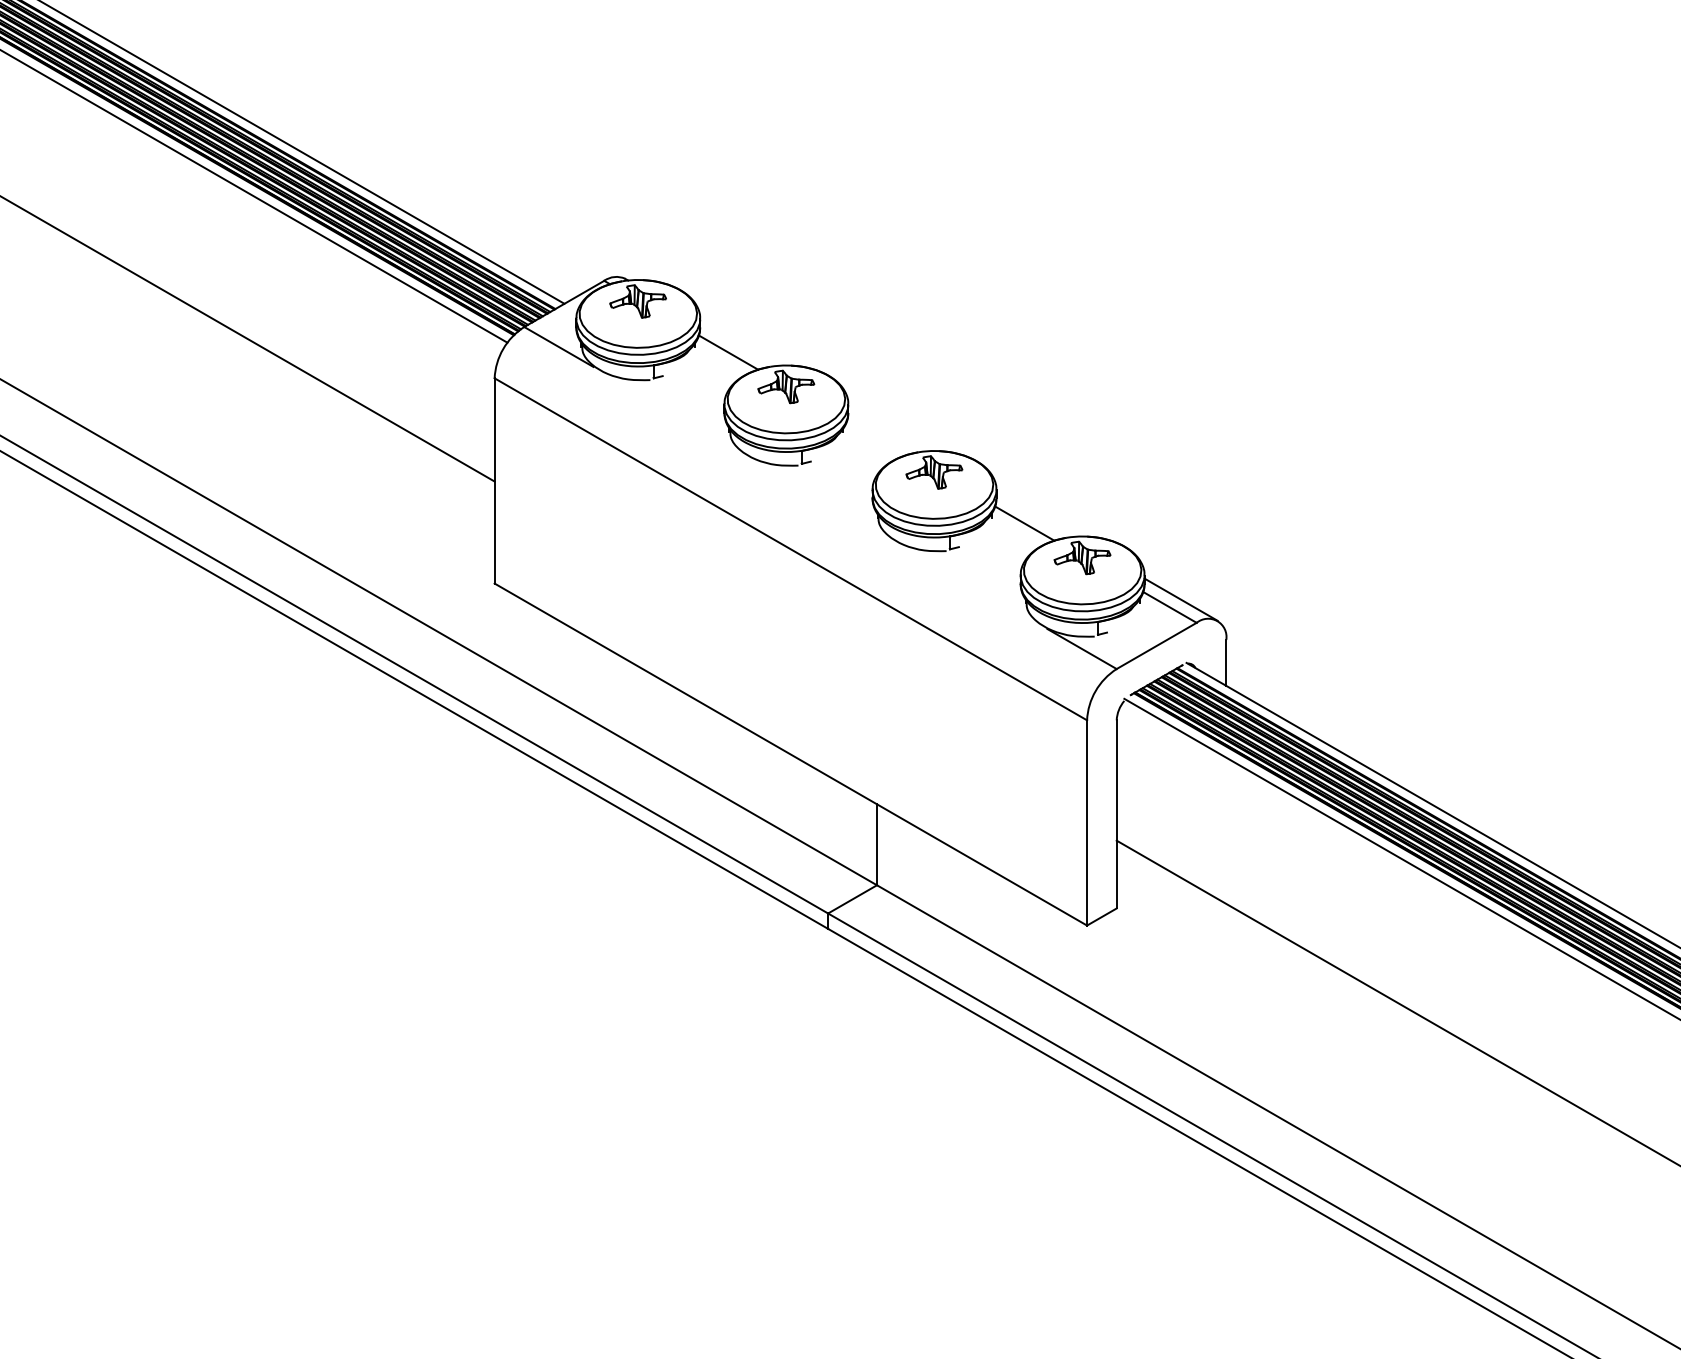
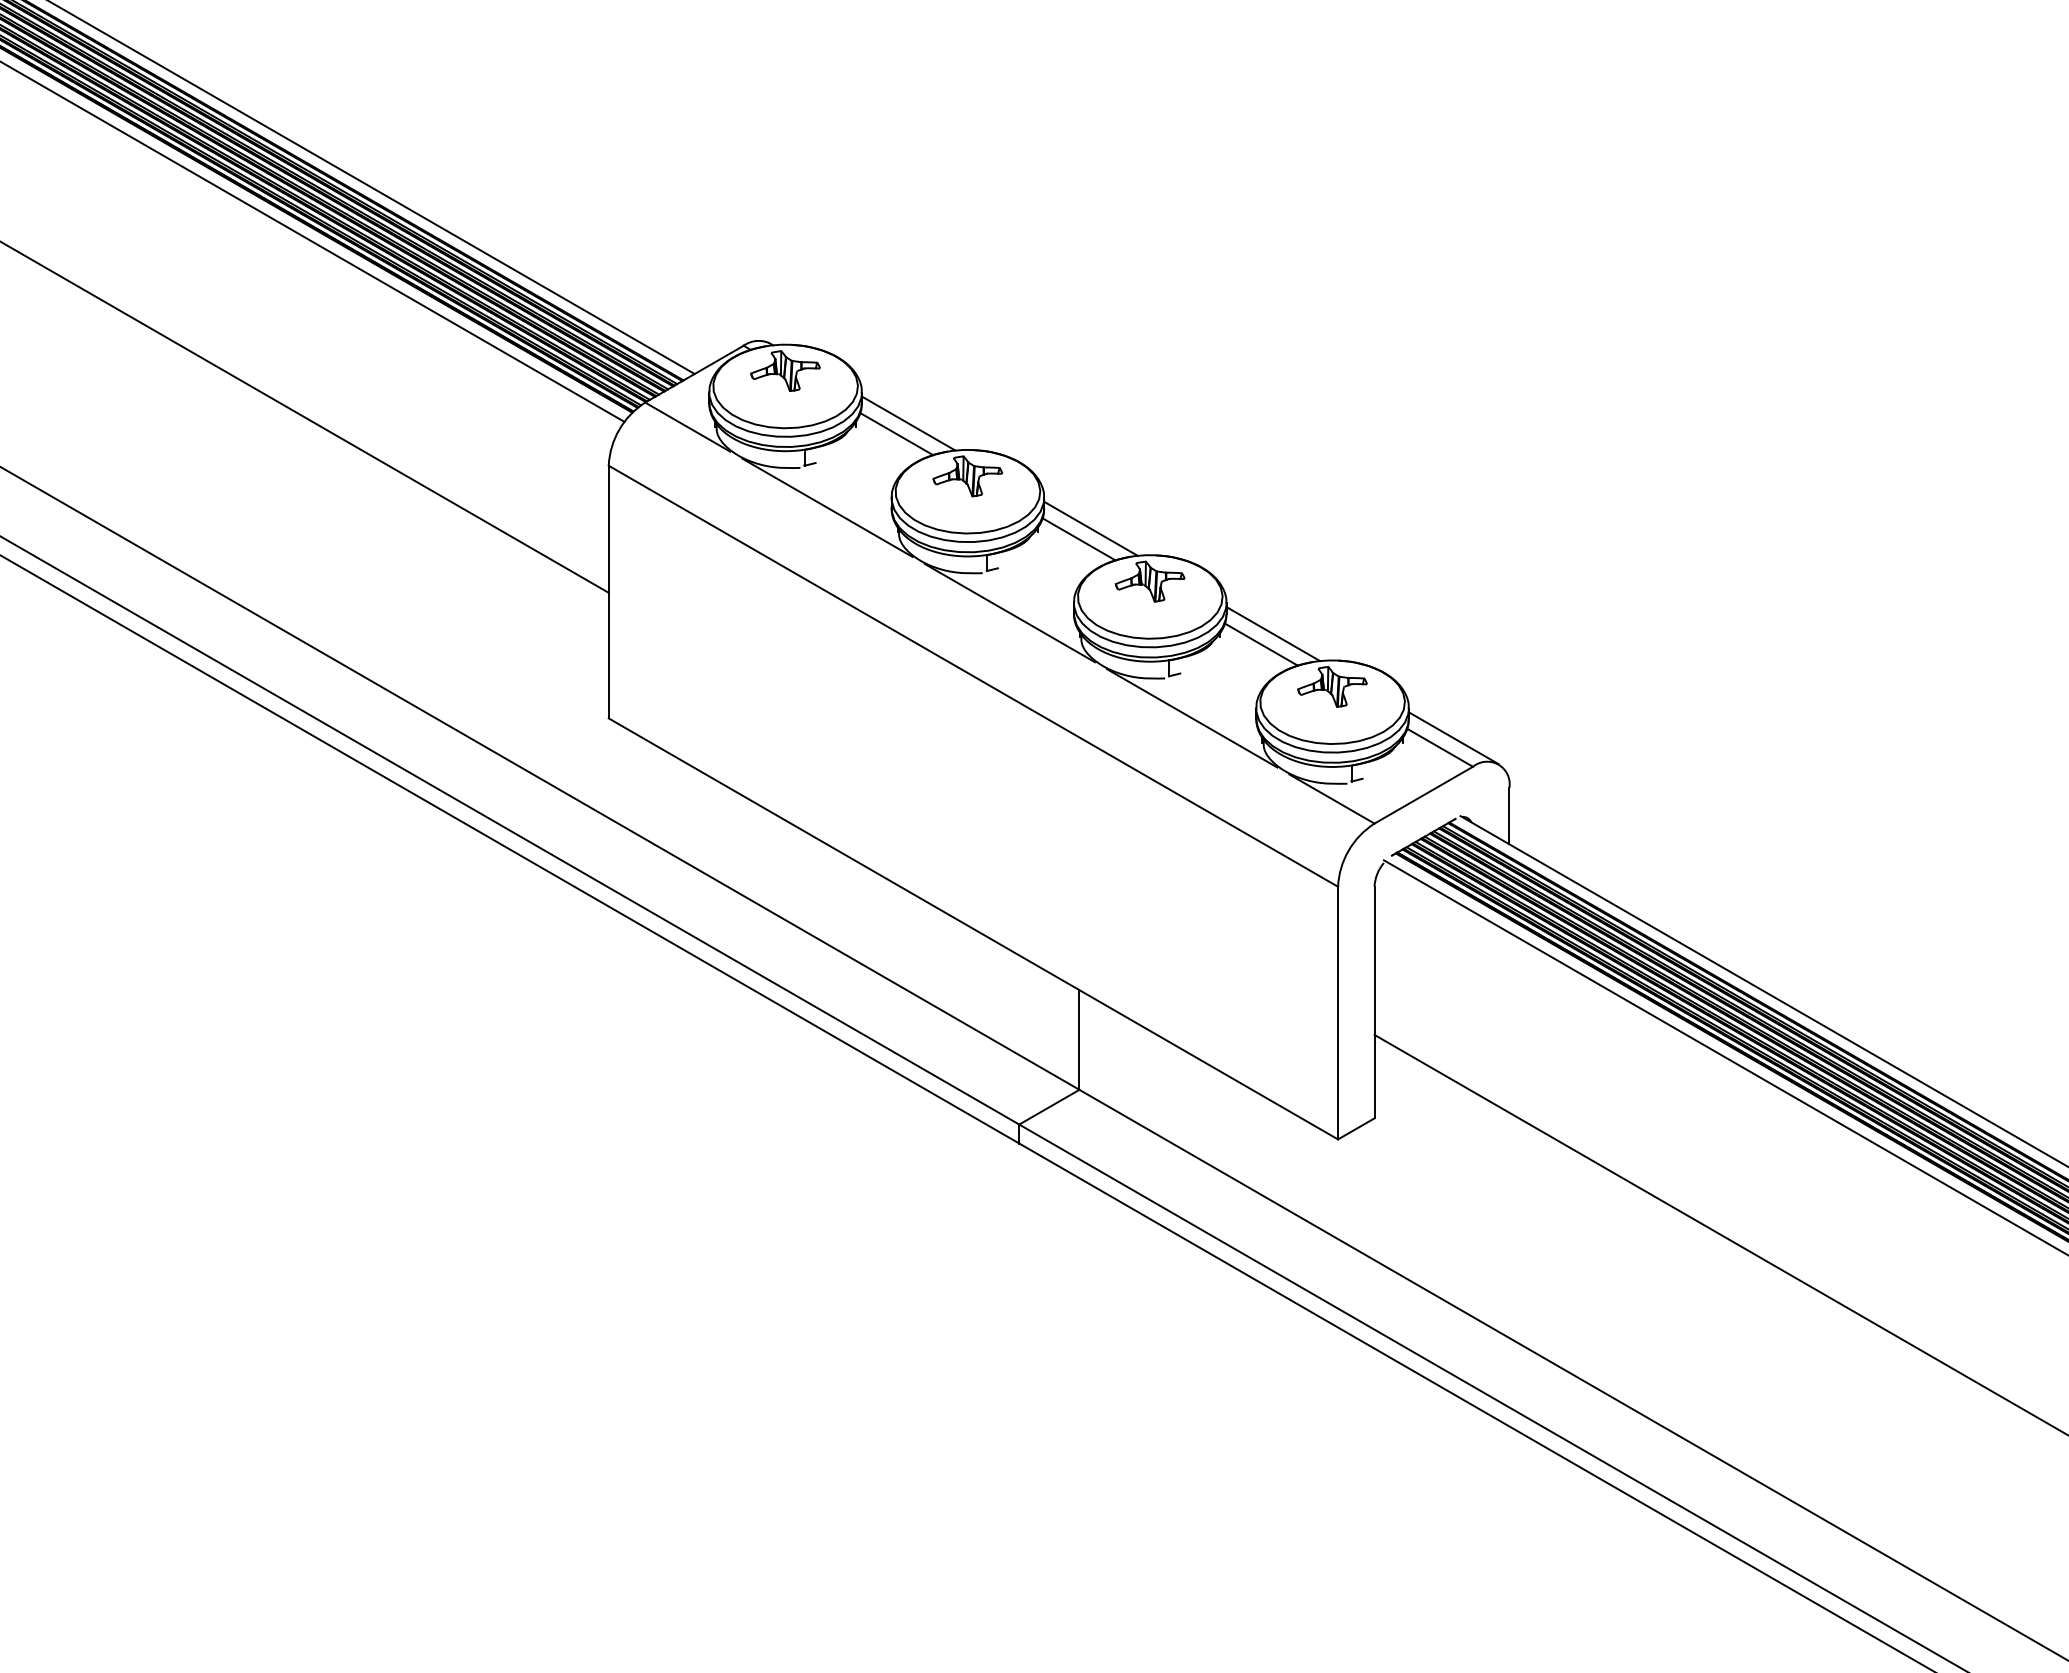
line: (738, 344) -> (908, 423), added
line: (672, 412) -> (827, 507), added
line: (885, 429) -> (1090, 528), added
line: (876, 438) -> (1078, 539), added
line: (820, 497) -> (1009, 612), added
line: (1034, 515) -> (1273, 634), added
line: (968, 583) -> (1192, 718), added

